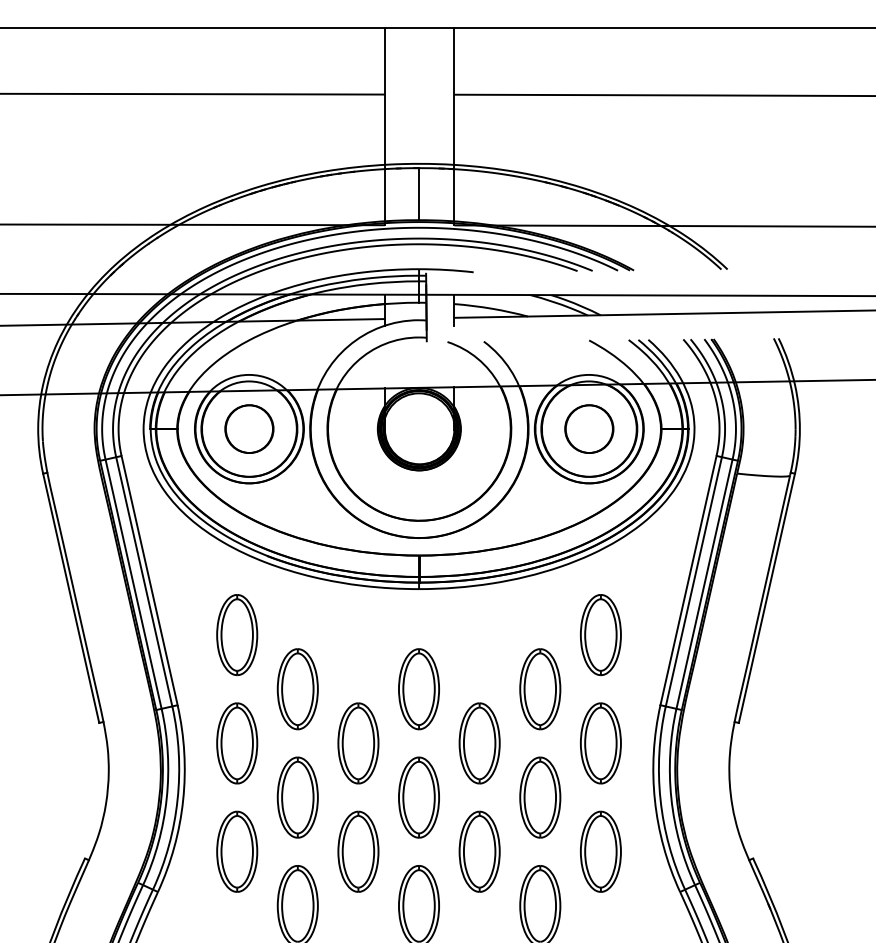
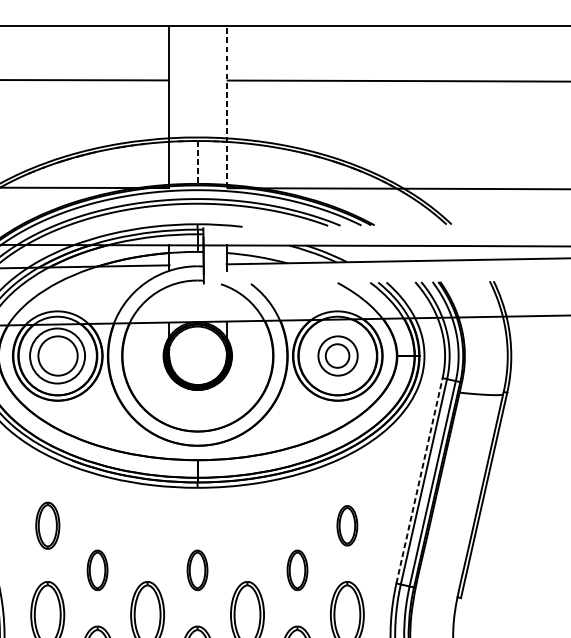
line: (454, 126) -> (226, 106), solid -> dashed
line: (419, 194) -> (197, 162), solid -> dashed
circle: (248, 429) -> (57, 356), size x1.4
circle: (588, 429) -> (337, 356), size x0.6
line: (688, 580) -> (419, 480), solid -> dashed
part: (237, 635) -> (47, 526), size x0.7
part: (600, 635) -> (347, 526), size x0.6
part: (297, 689) -> (97, 570), size x0.6
part: (418, 689) -> (197, 570), size x0.6
part: (540, 689) -> (297, 570), size x0.6

